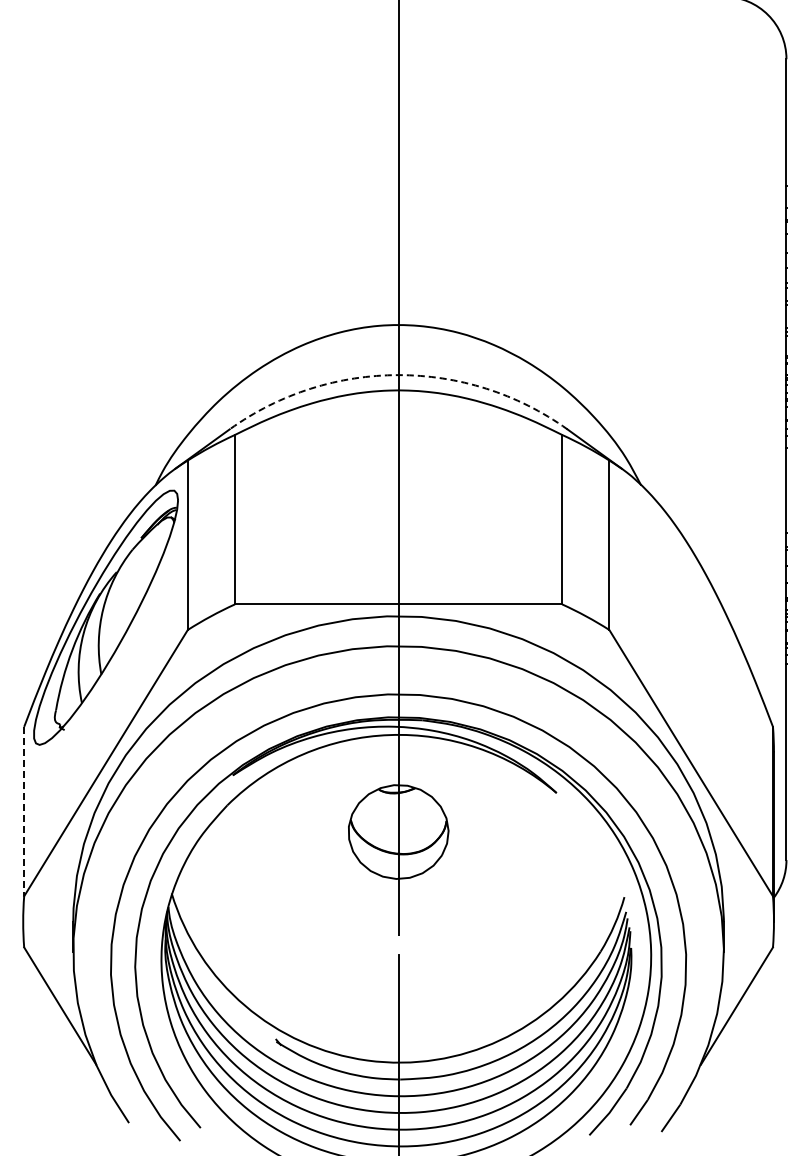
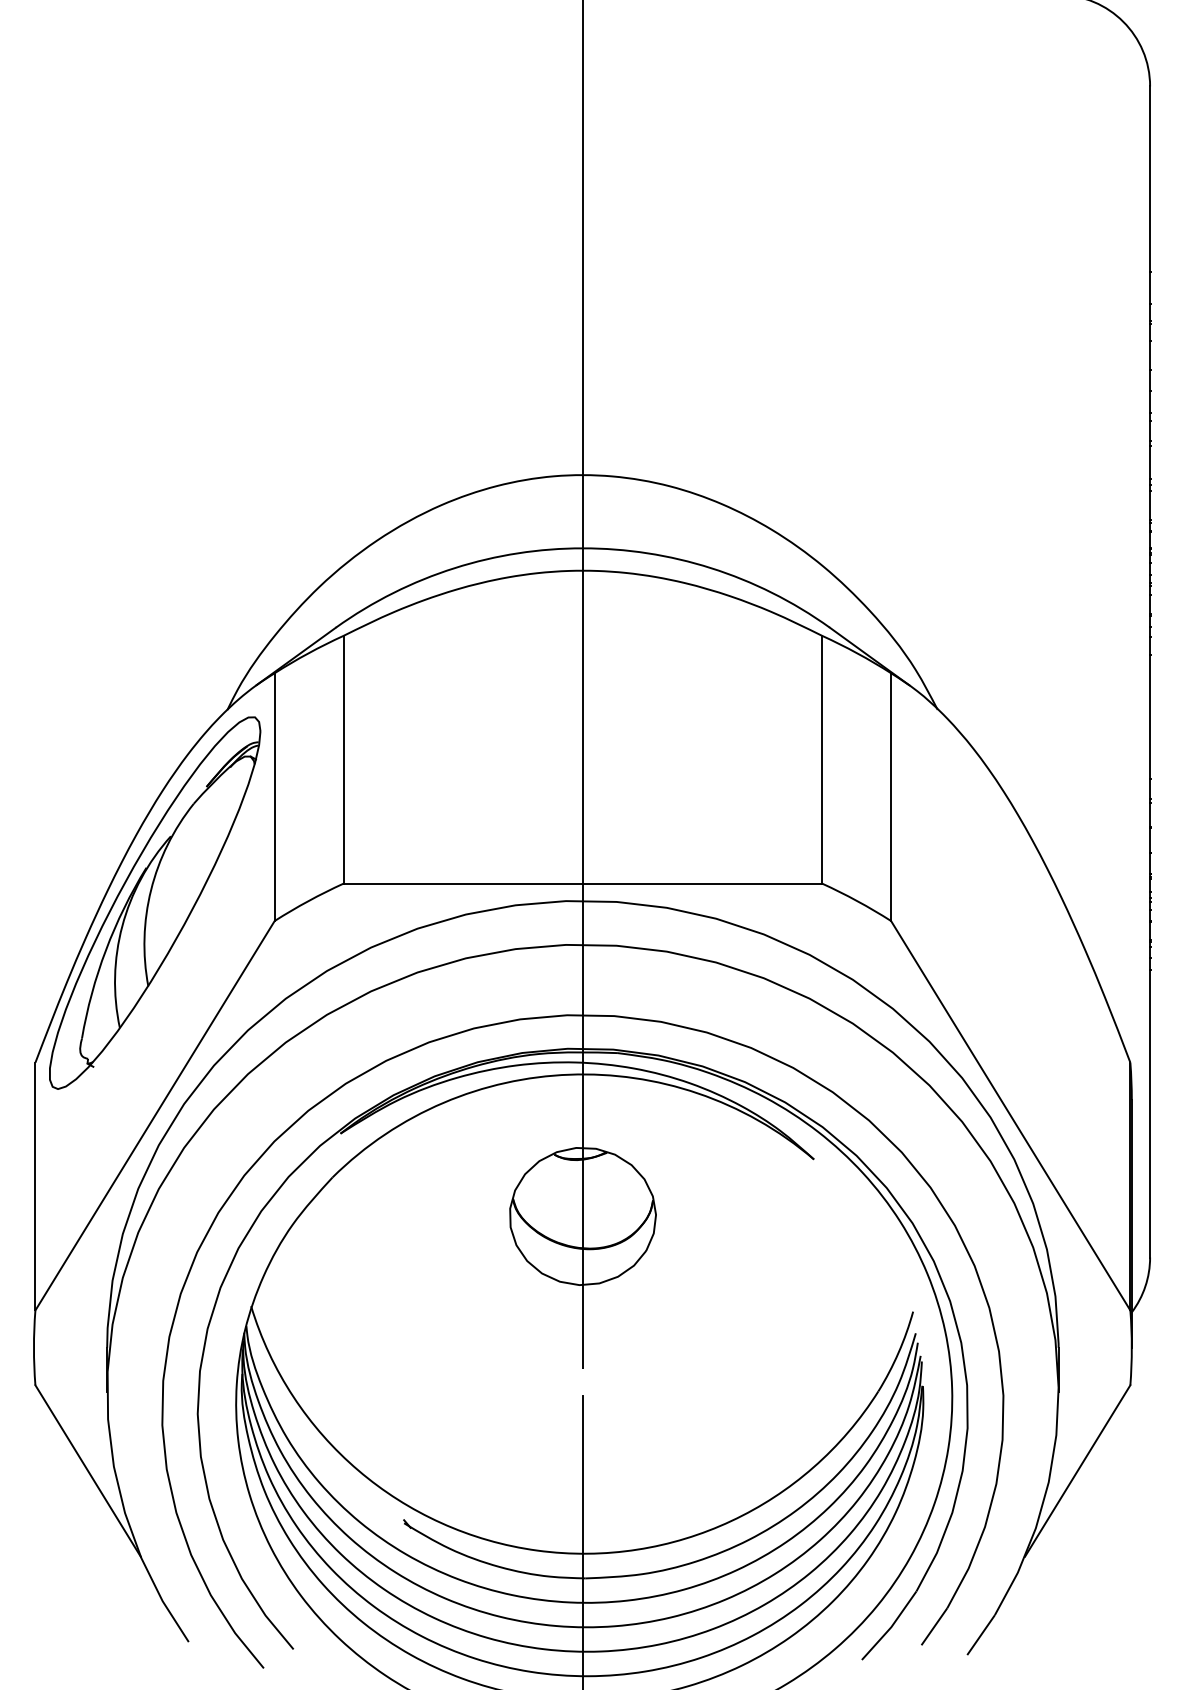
arc: (398, 375) -> (582, 548), dashed -> solid
line: (24, 811) -> (35, 1186), dashed -> solid

